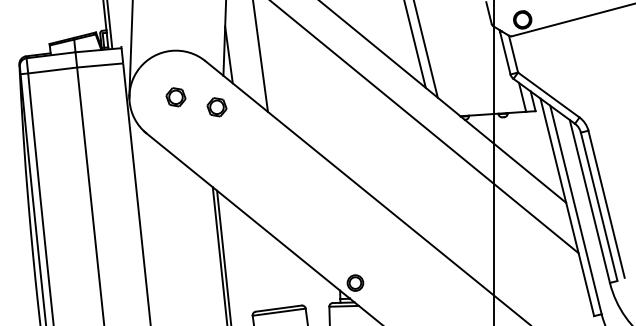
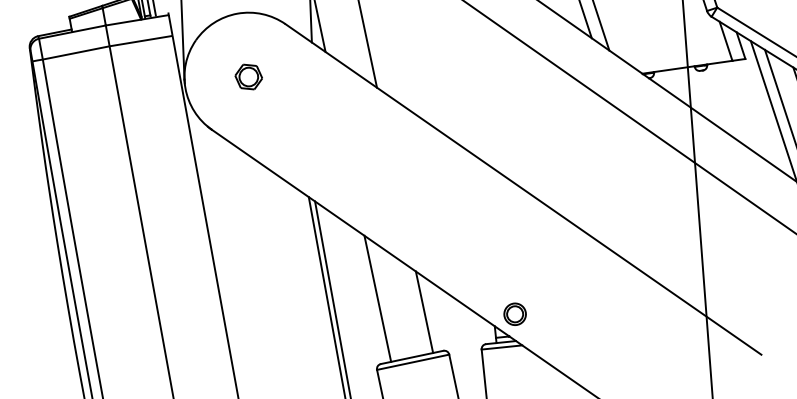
part: (216, 107) -> (305, 86), removed
line: (256, 264) -> (376, 298), added
line: (290, 276) -> (425, 311), added

